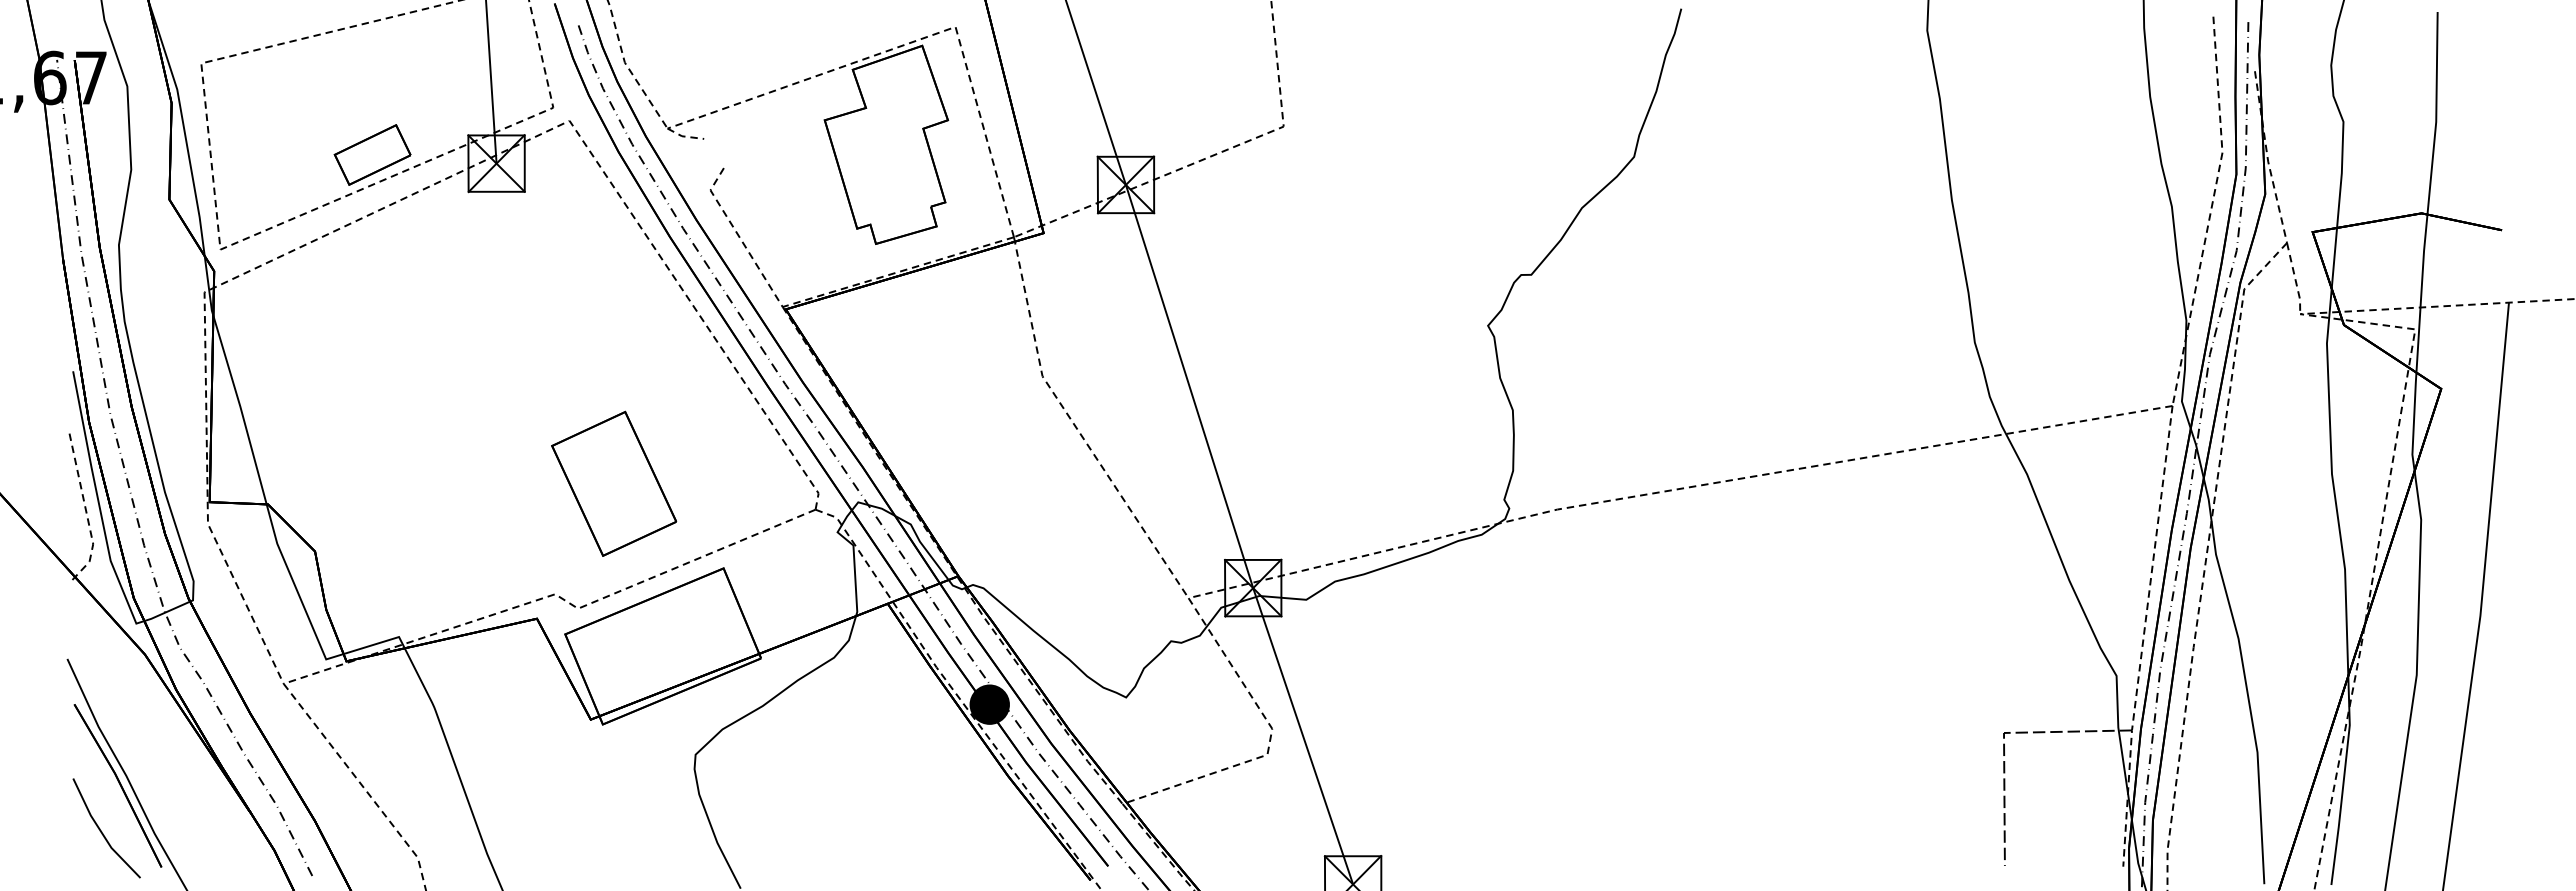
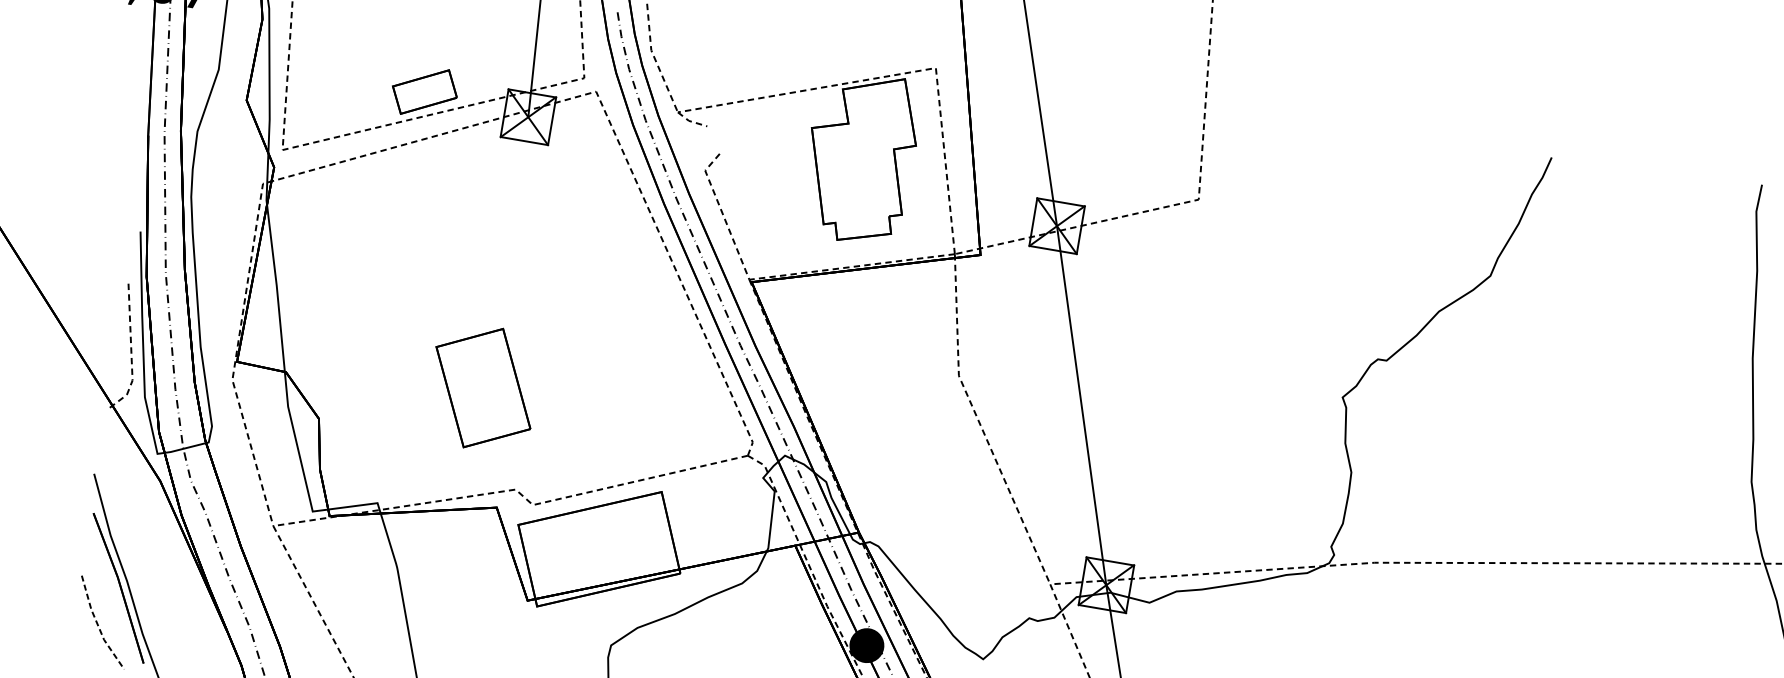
part: (614, 483) -> (483, 387), moved
line: (101, 832) -> (97, 625), solid -> dashed

